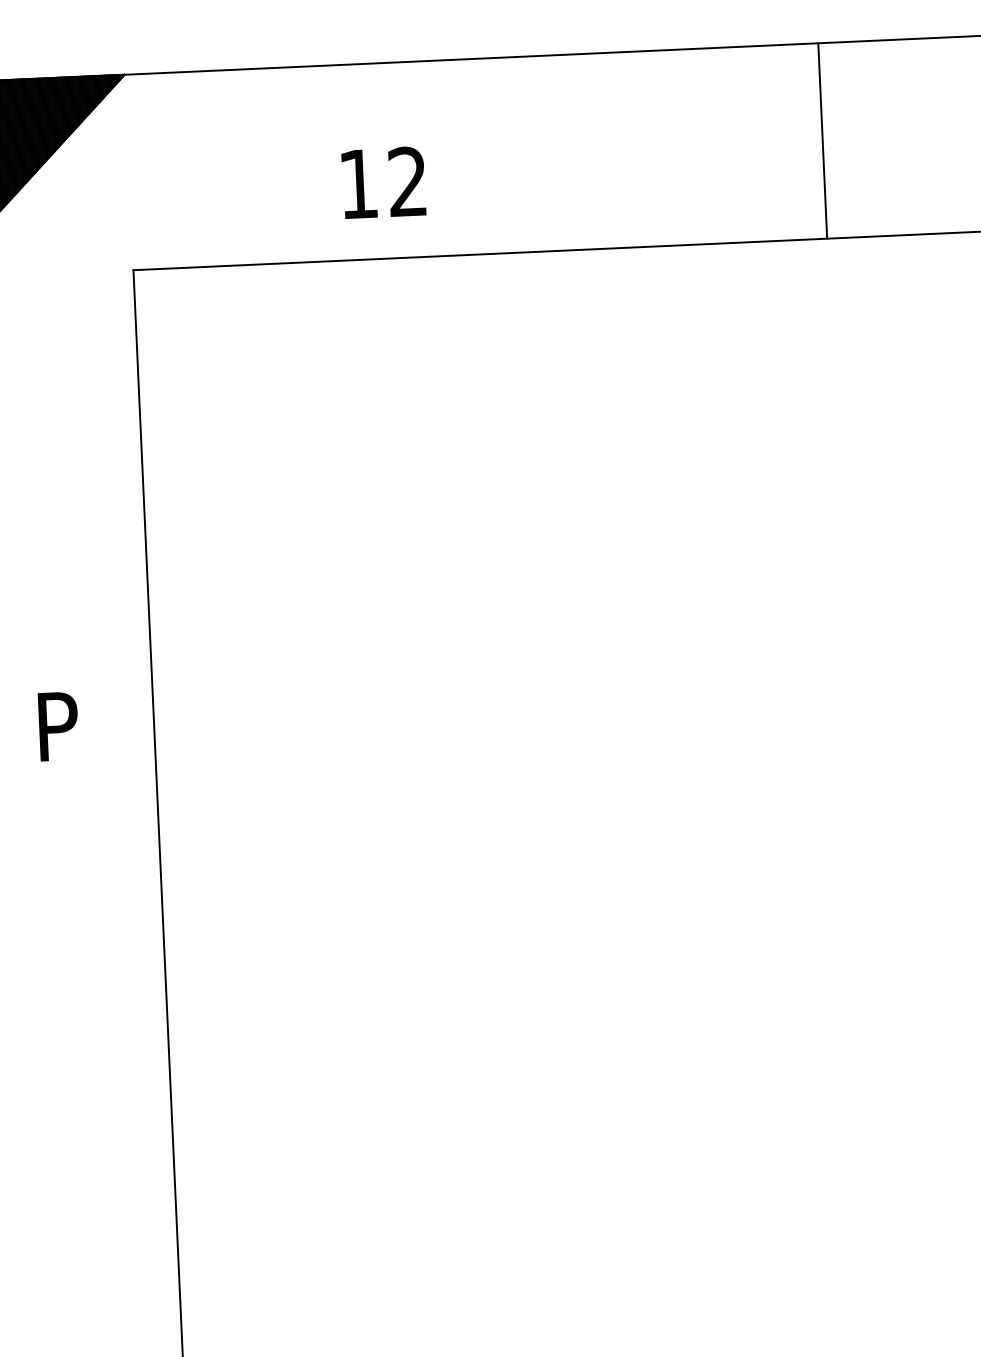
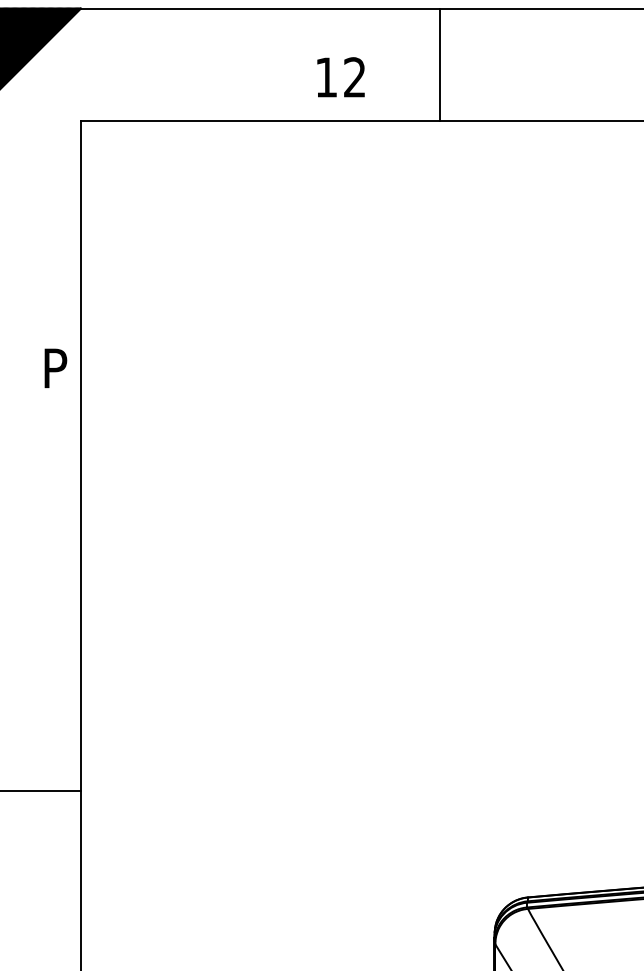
line: (822, 140) -> (440, 64), moved
text: (382, 183) -> (340, 77), moved
text: (57, 724) -> (55, 367), moved

